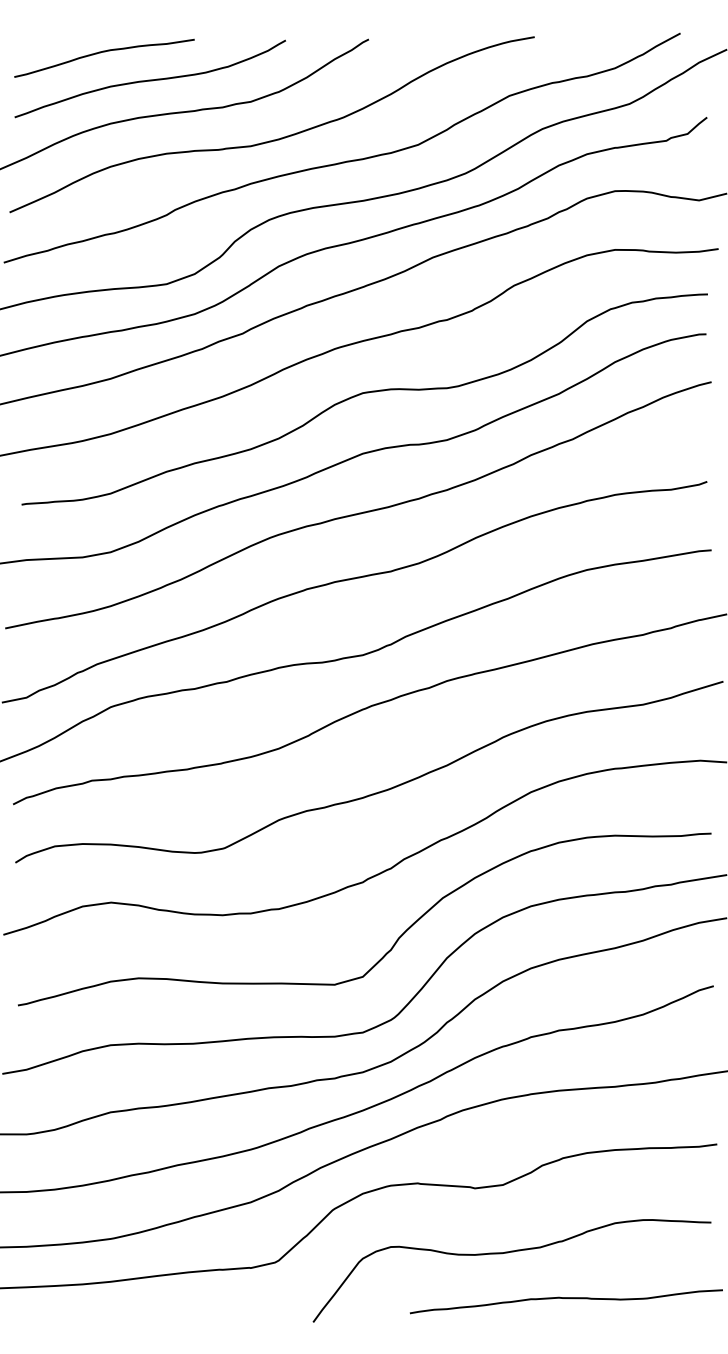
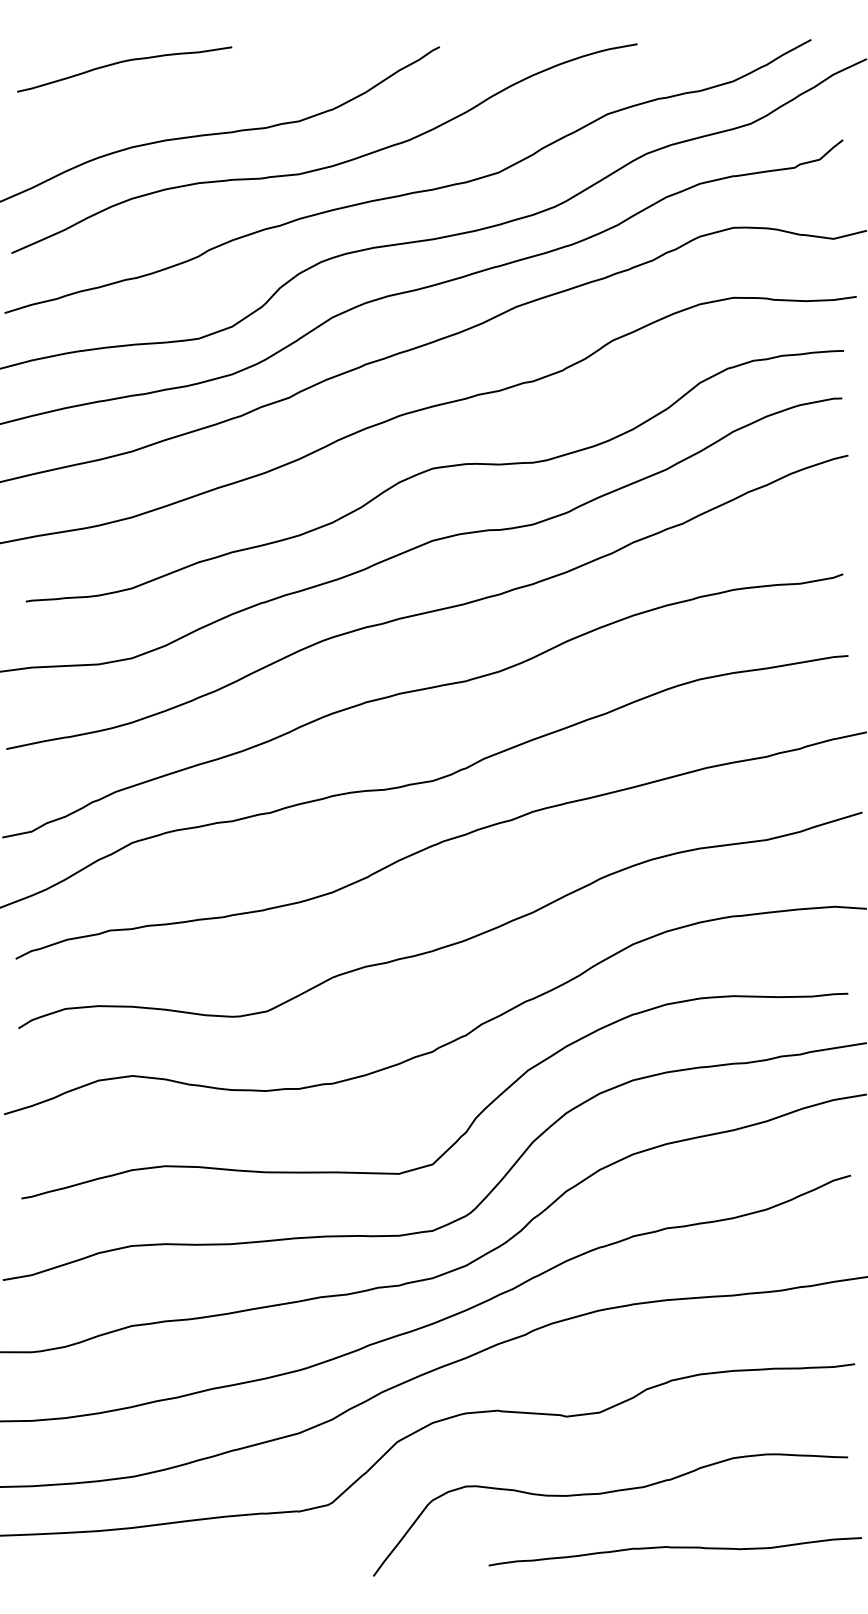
curve: (149, 79) -> (178, 94), removed

